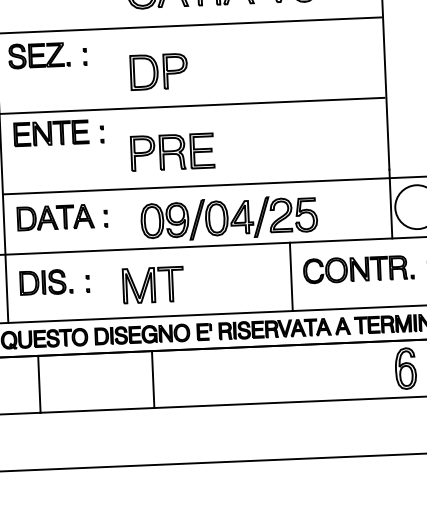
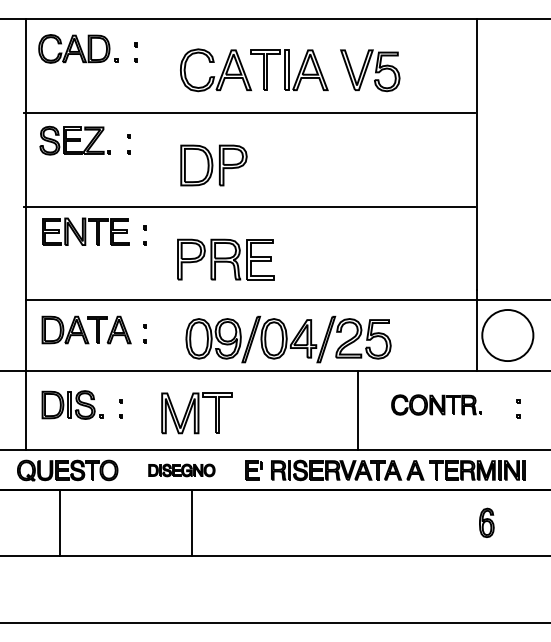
part: (358, 268) -> (436, 404), size x0.7
part: (142, 334) -> (181, 470), size x0.6
part: (405, 368) -> (486, 522), size x0.6

